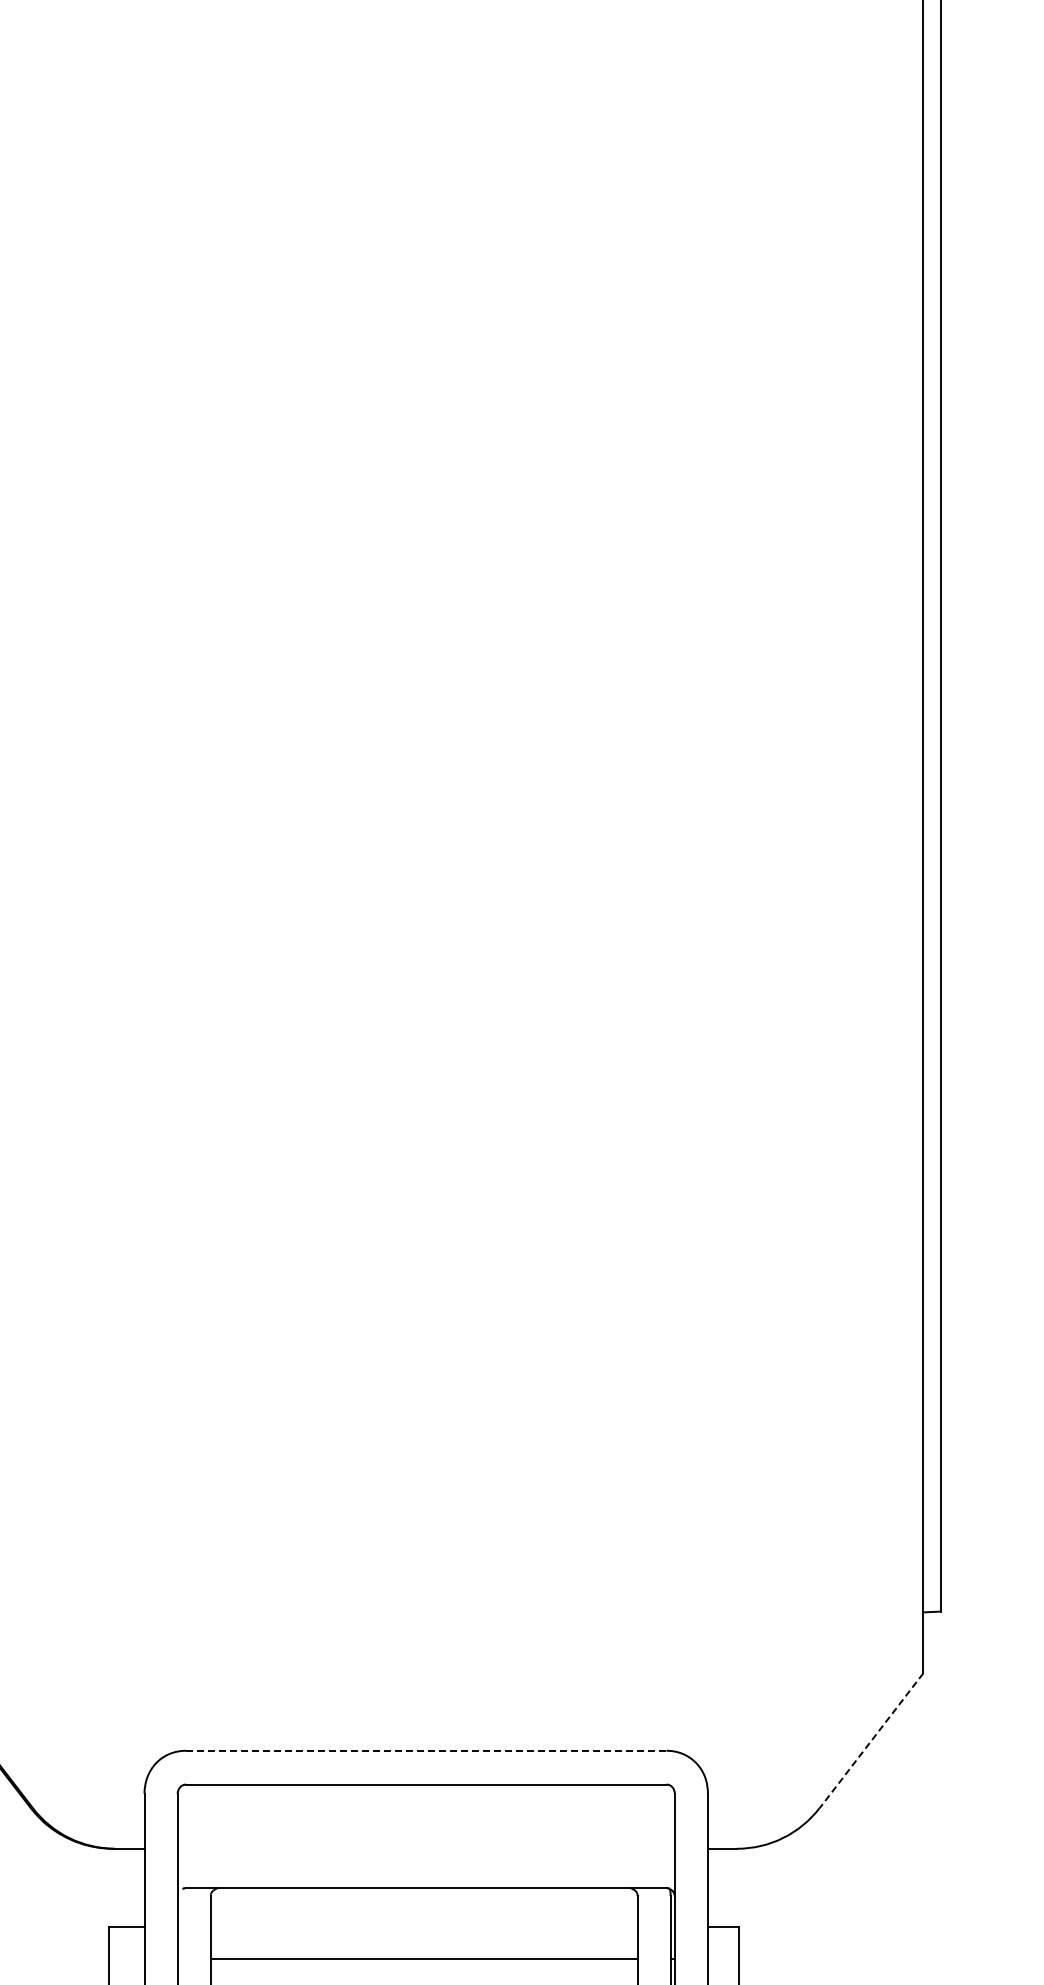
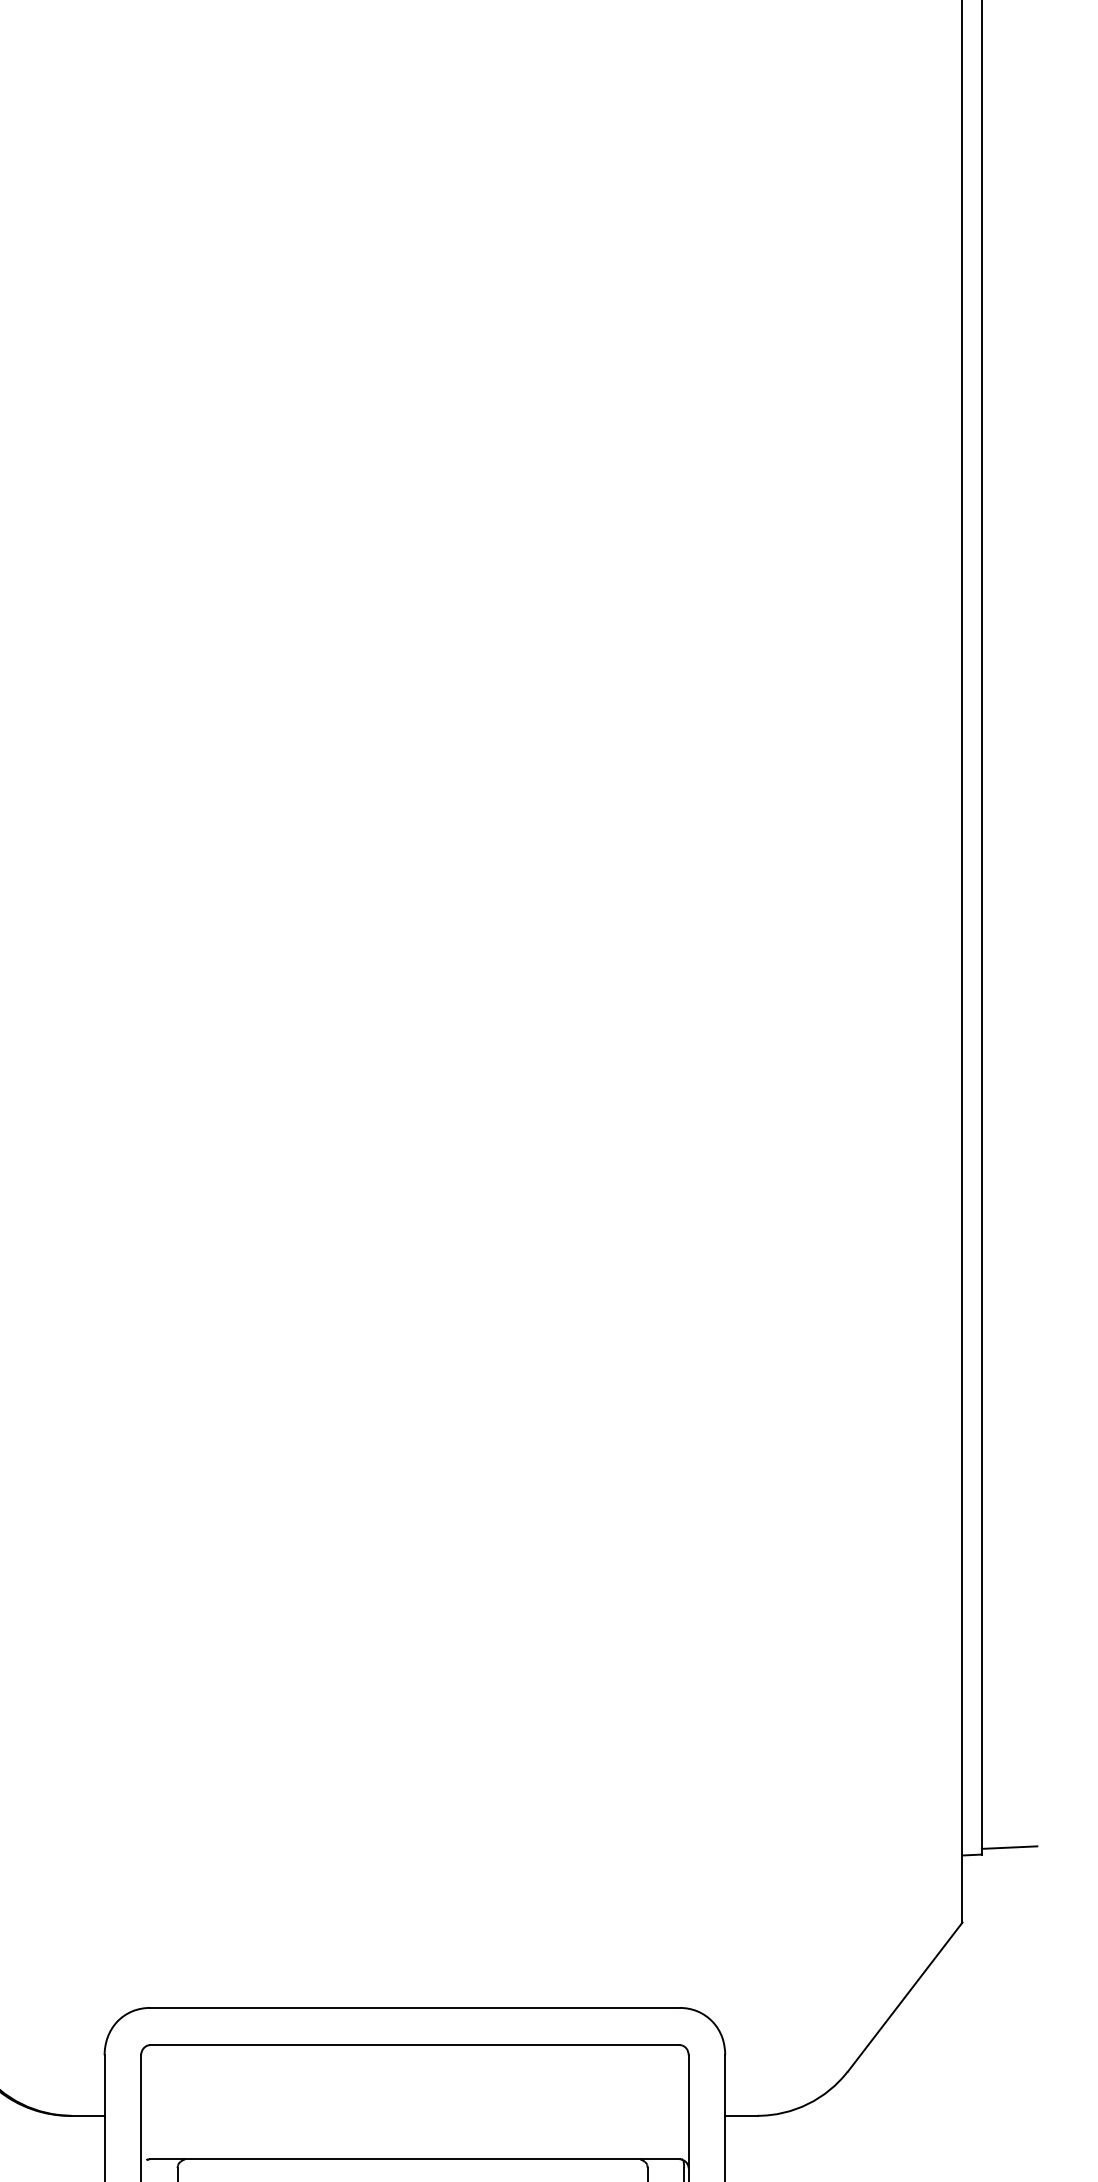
line: (965, 1605) -> (1008, 1847), added
line: (871, 1741) -> (905, 1997), dashed -> solid
line: (426, 1750) -> (415, 2007), dashed -> solid

